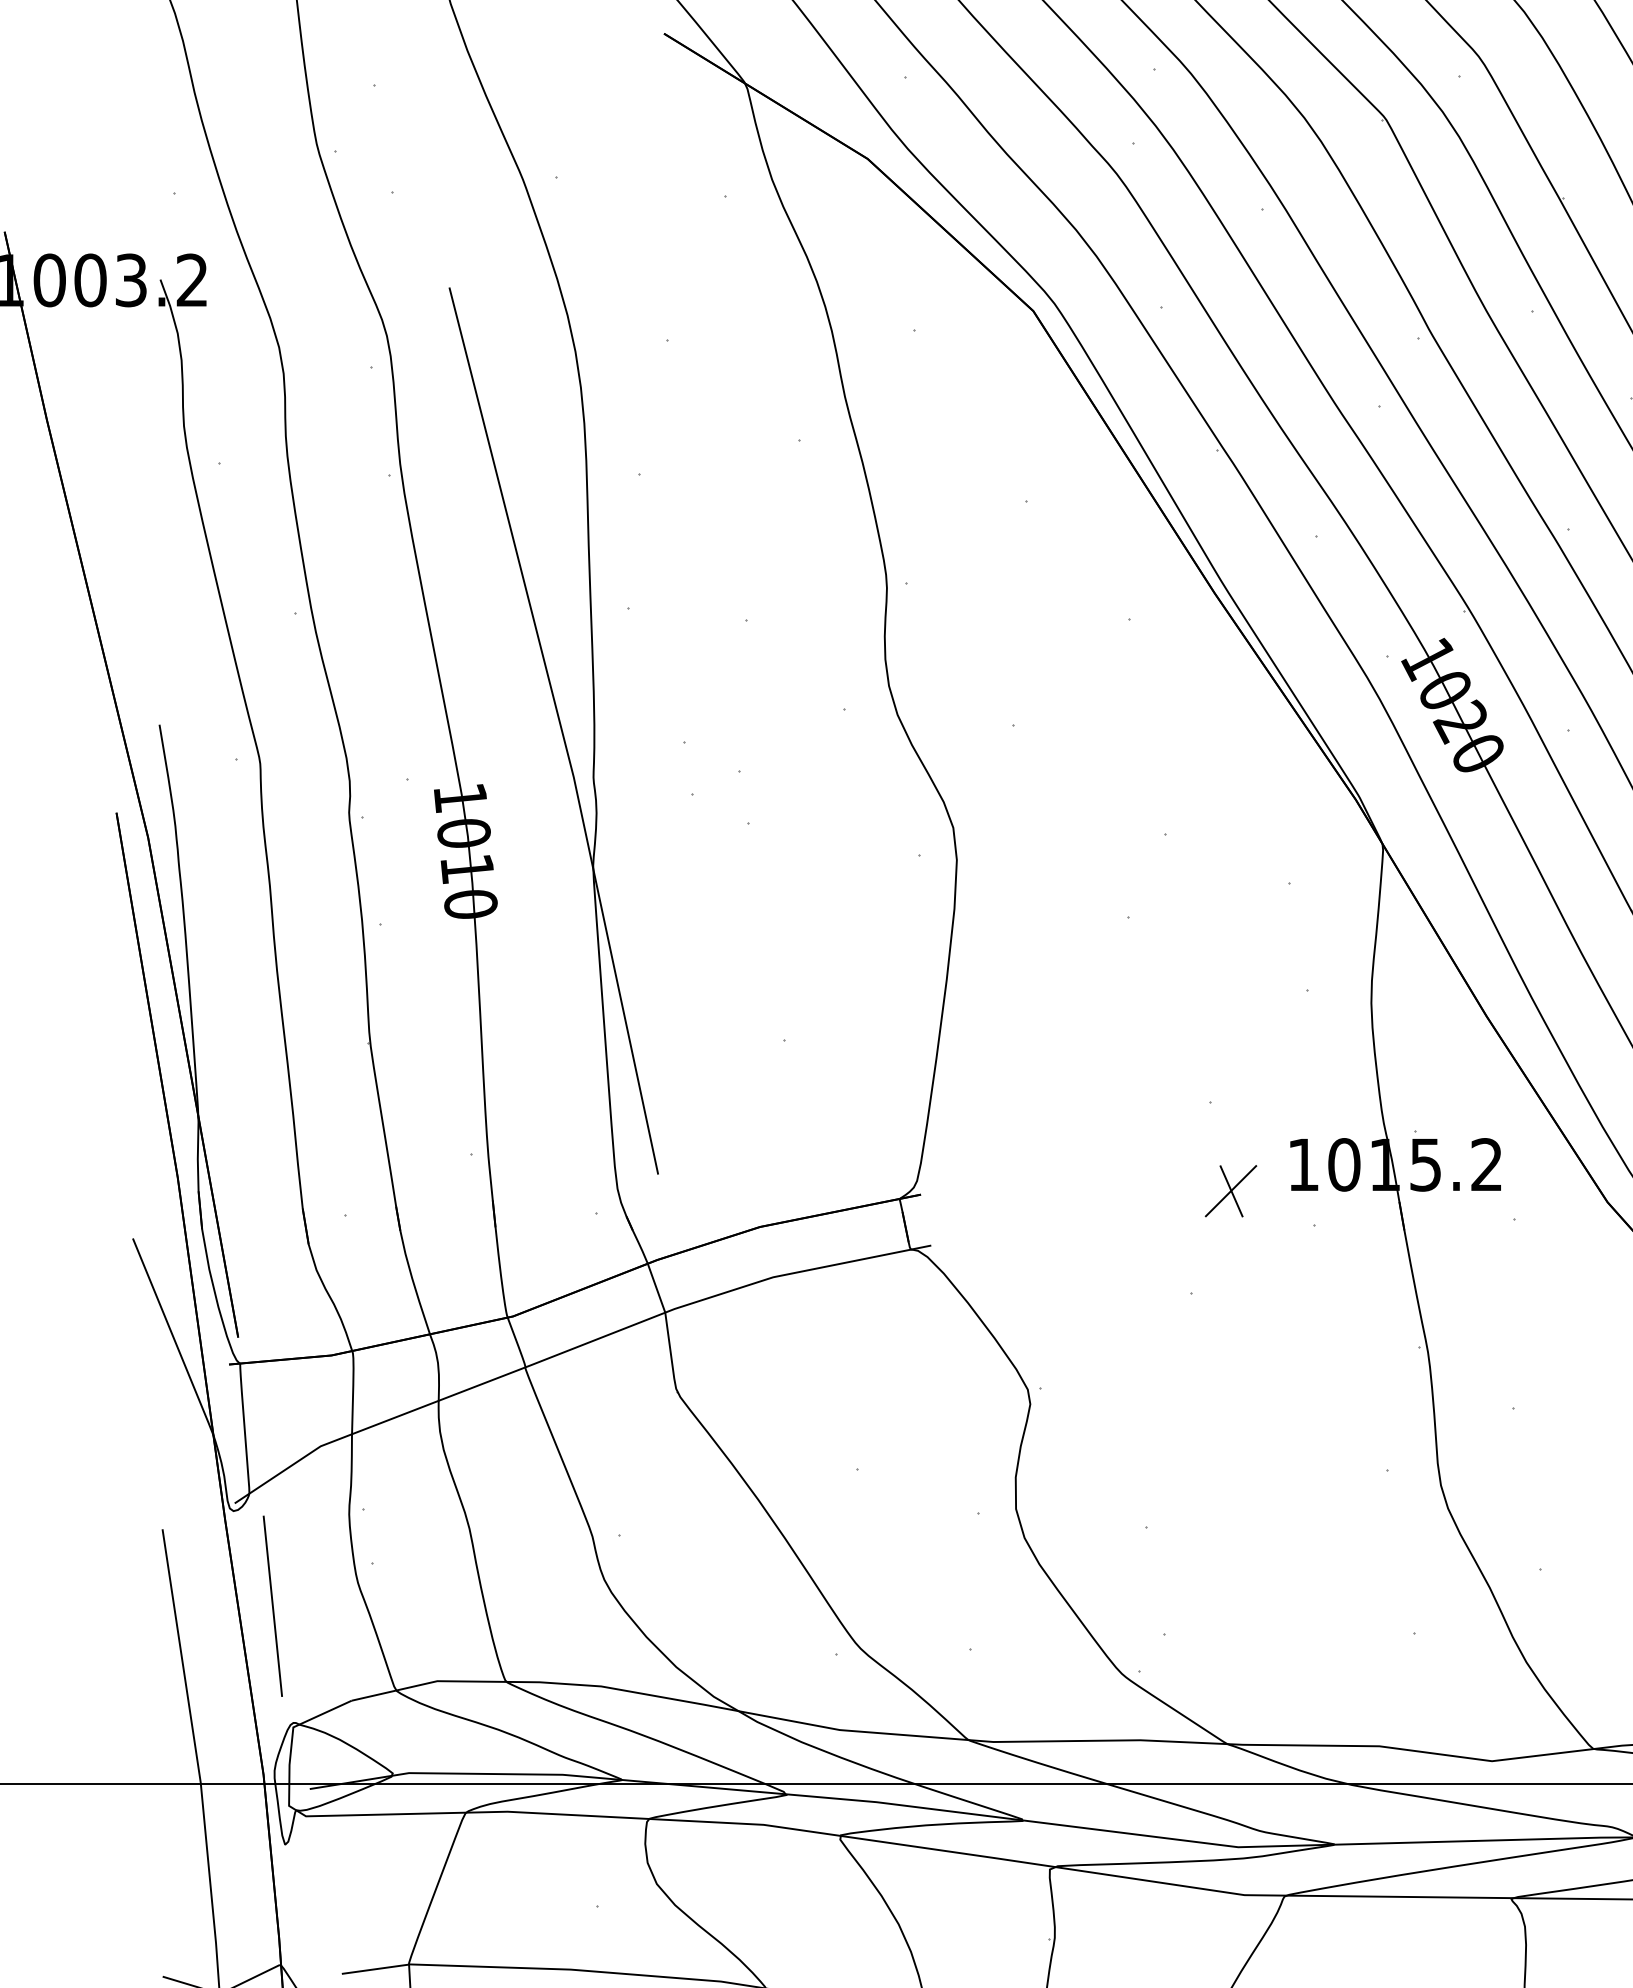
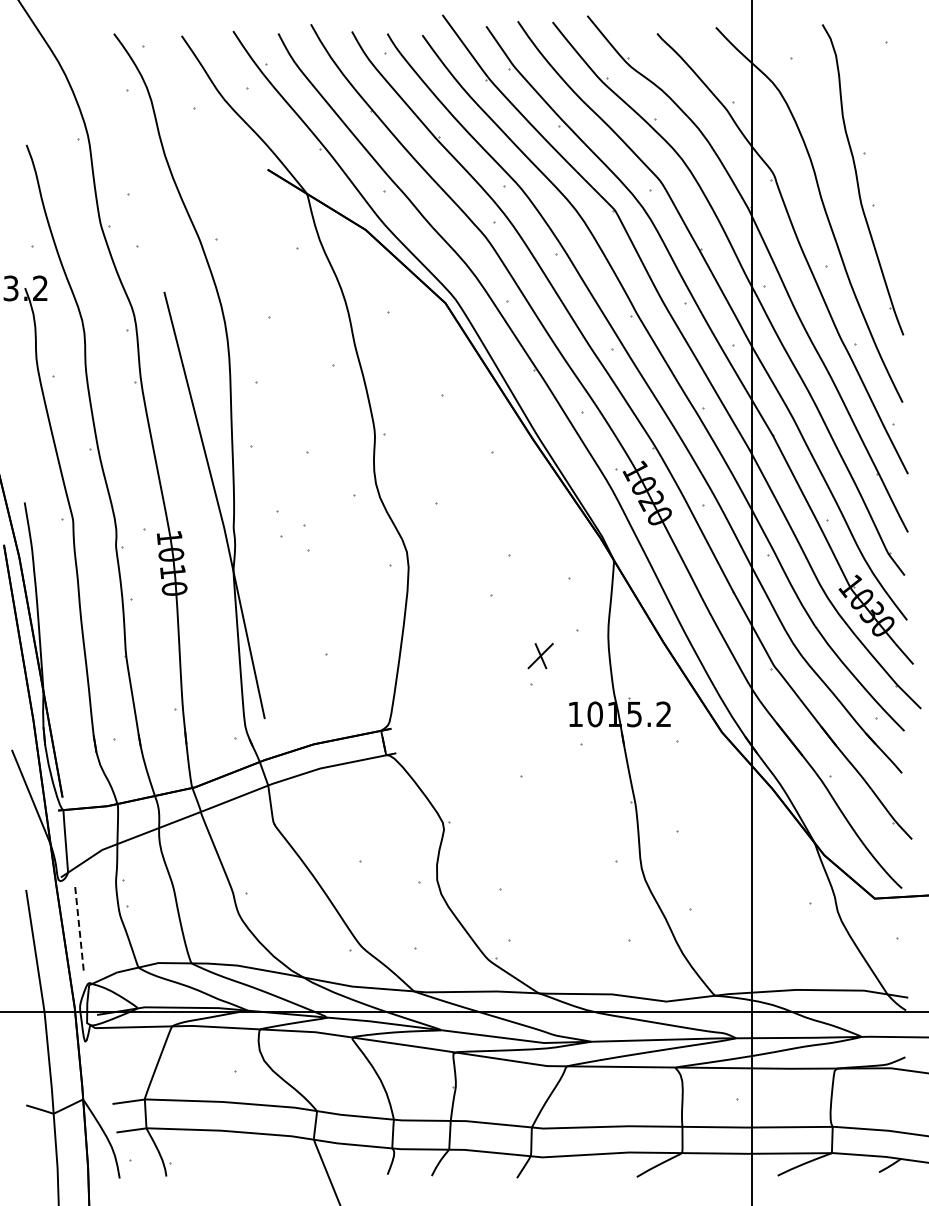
part: (1230, 1192) -> (540, 656), moved
line: (273, 1607) -> (79, 927), solid -> dashed

